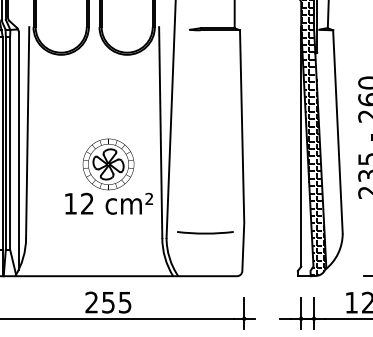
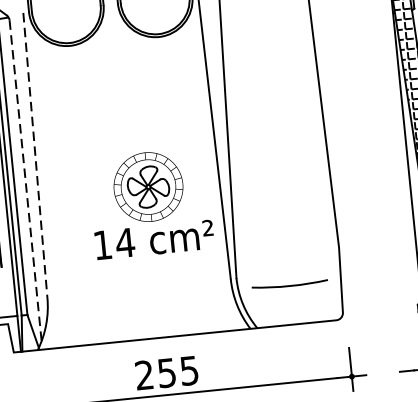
line: (27, 133) -> (35, 156), solid -> dashed
line: (18, 151) -> (25, 181), solid -> dashed
text: (87, 203) -> (125, 242), 12 -> 14
line: (205, 232) -> (290, 284), moved

